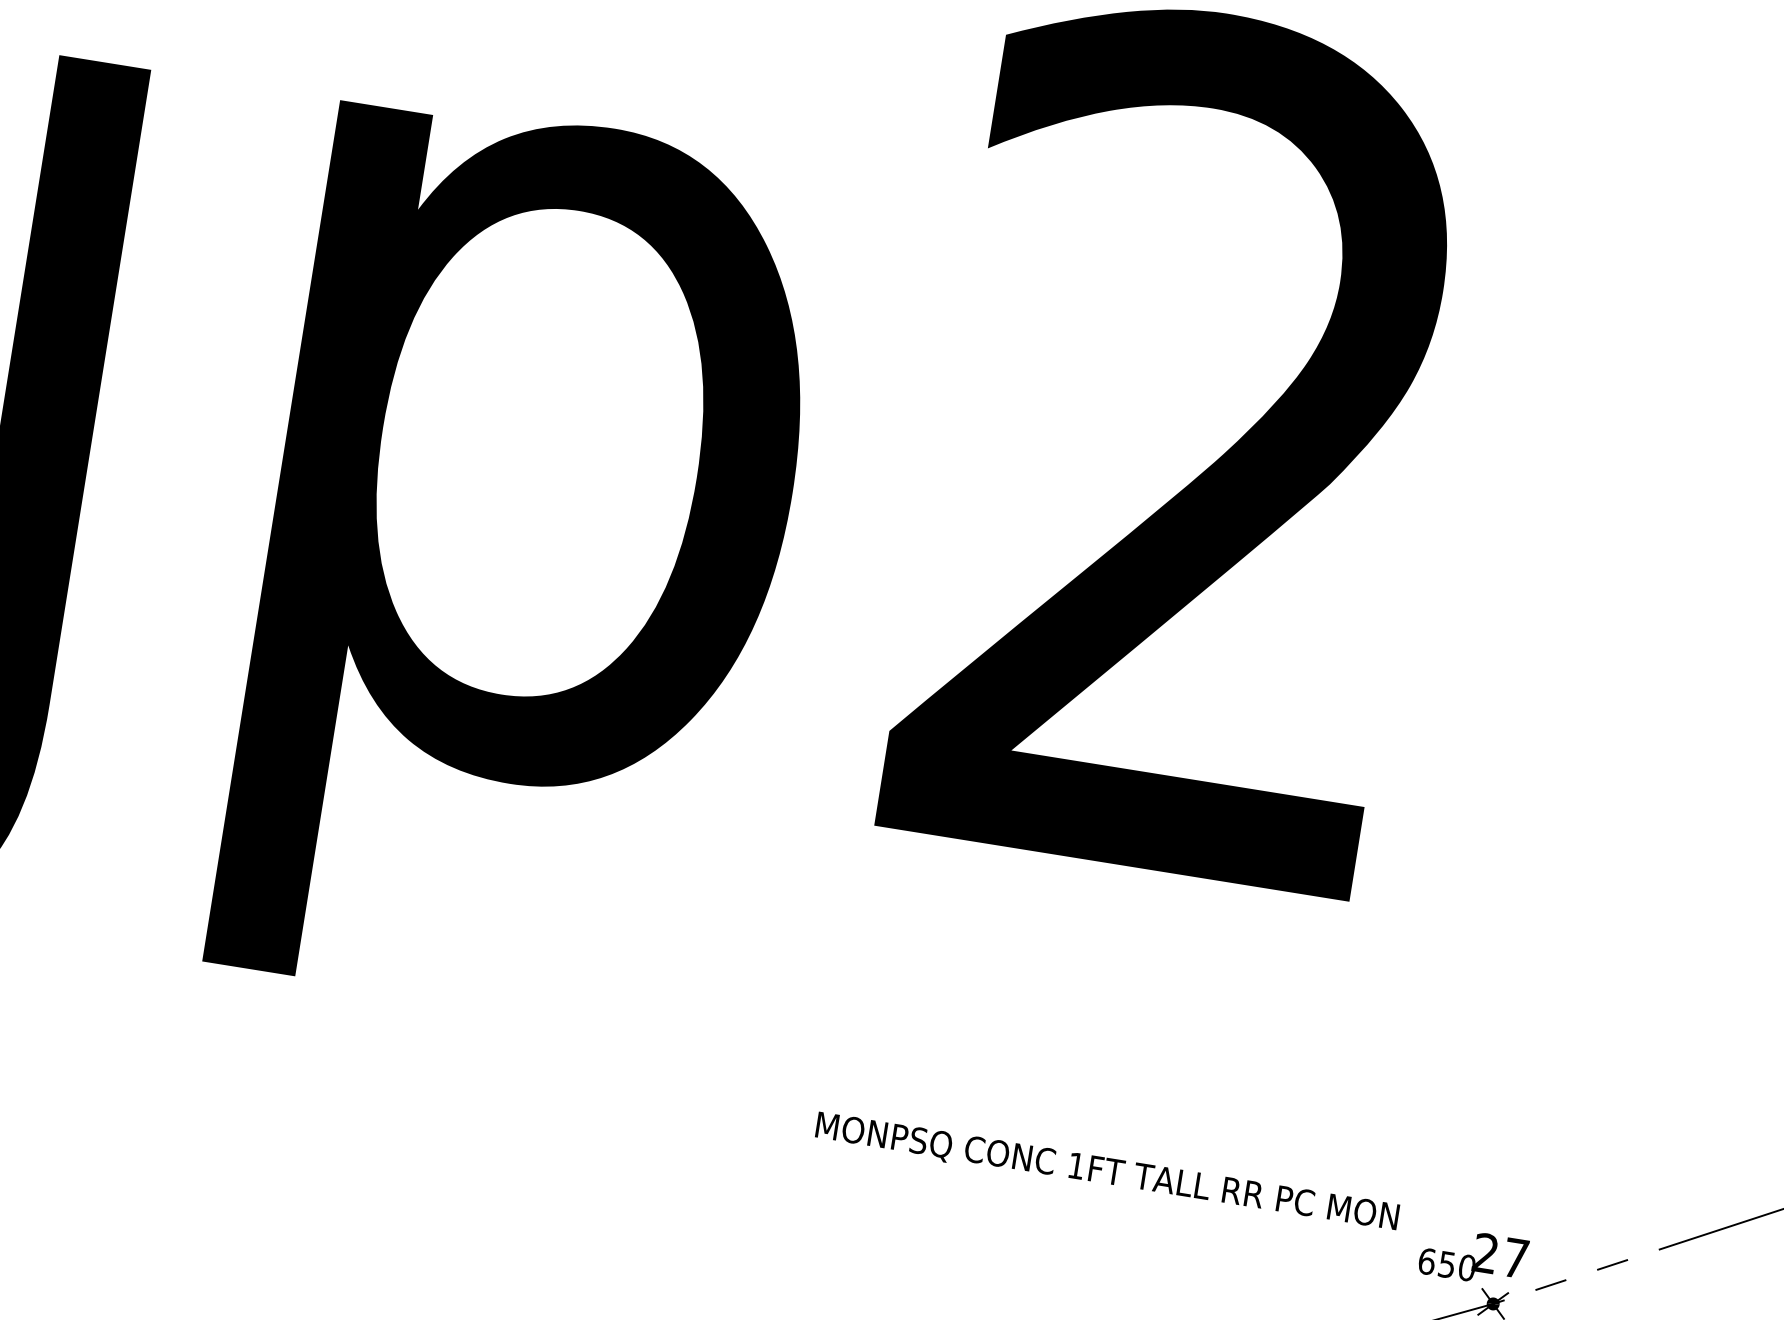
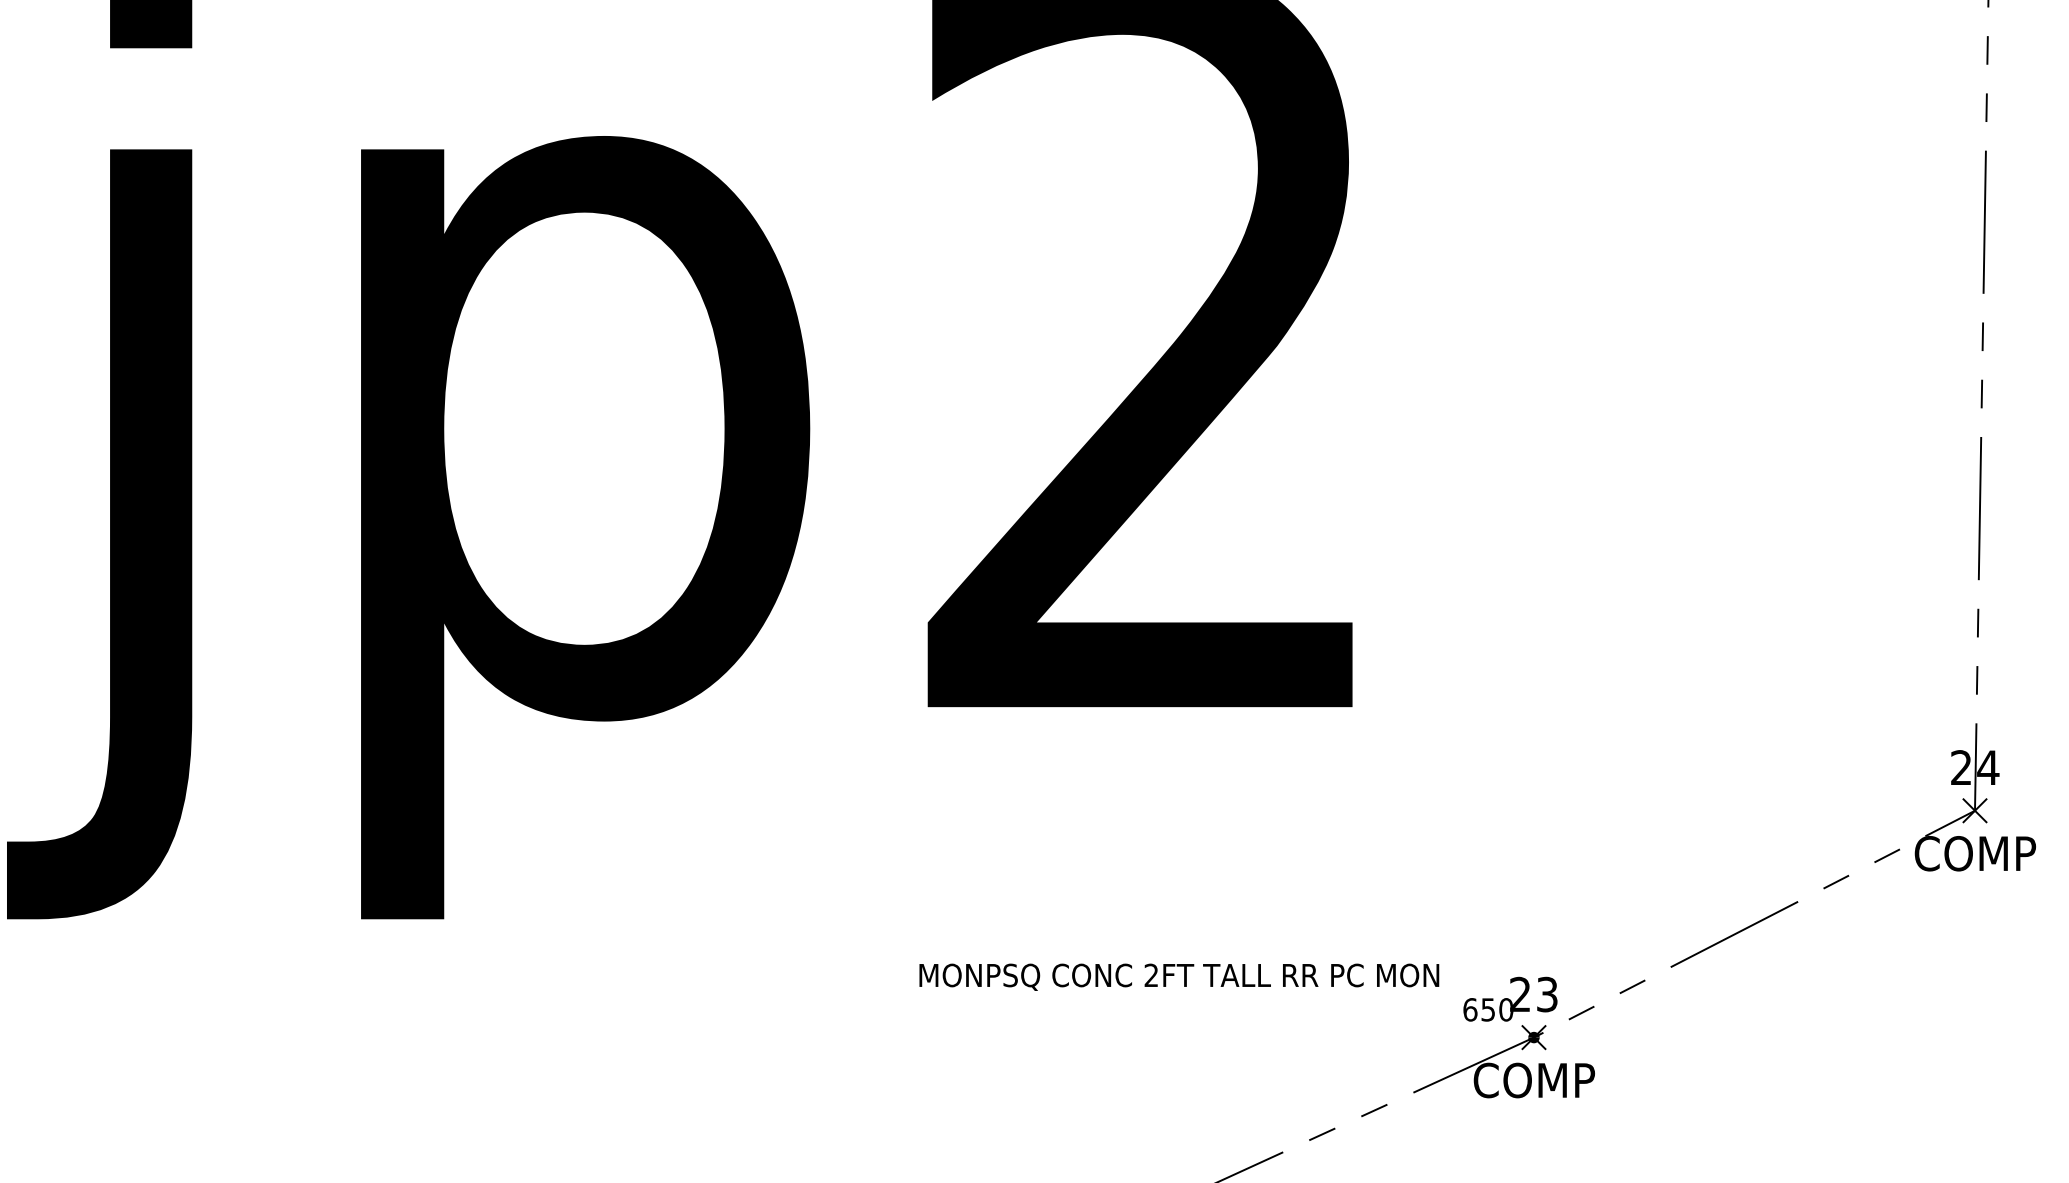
text: (1075, 1164) -> (1150, 974), 1FT -> 2FT
text: (1516, 1258) -> (1547, 994), 27 -> 23

